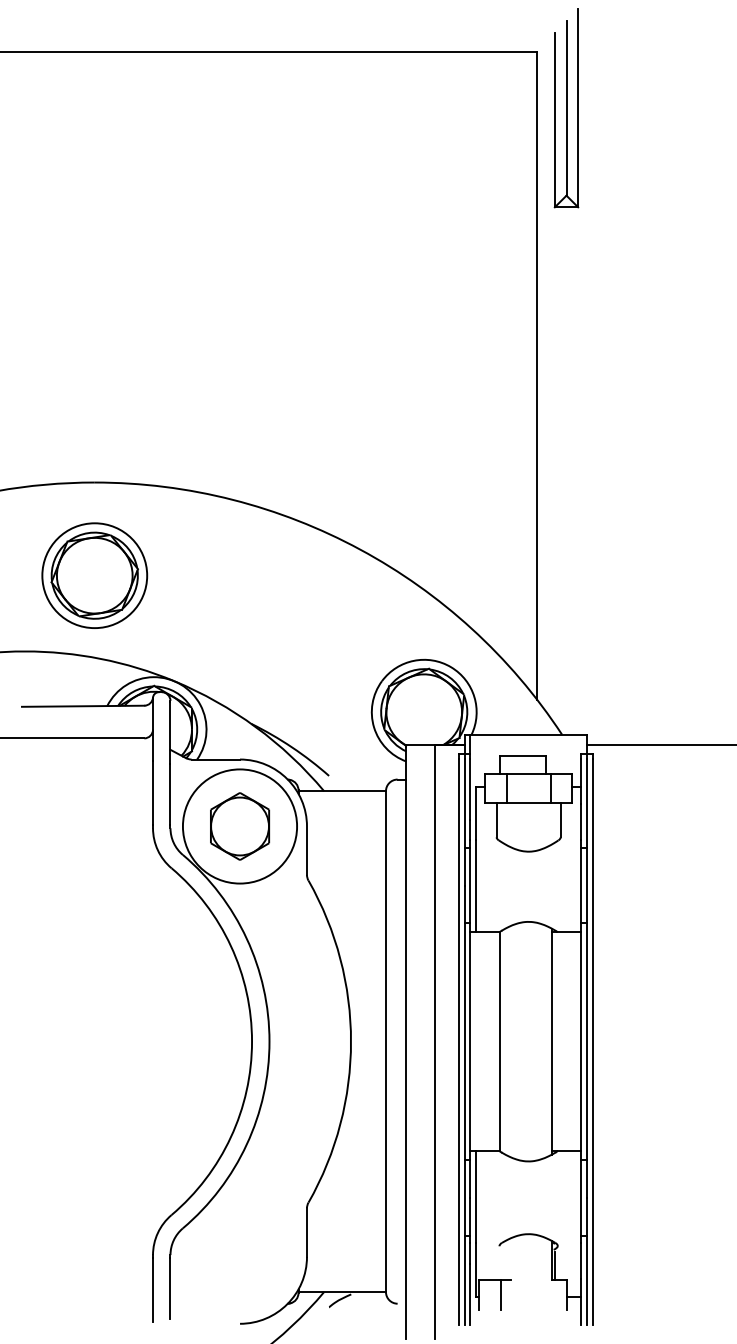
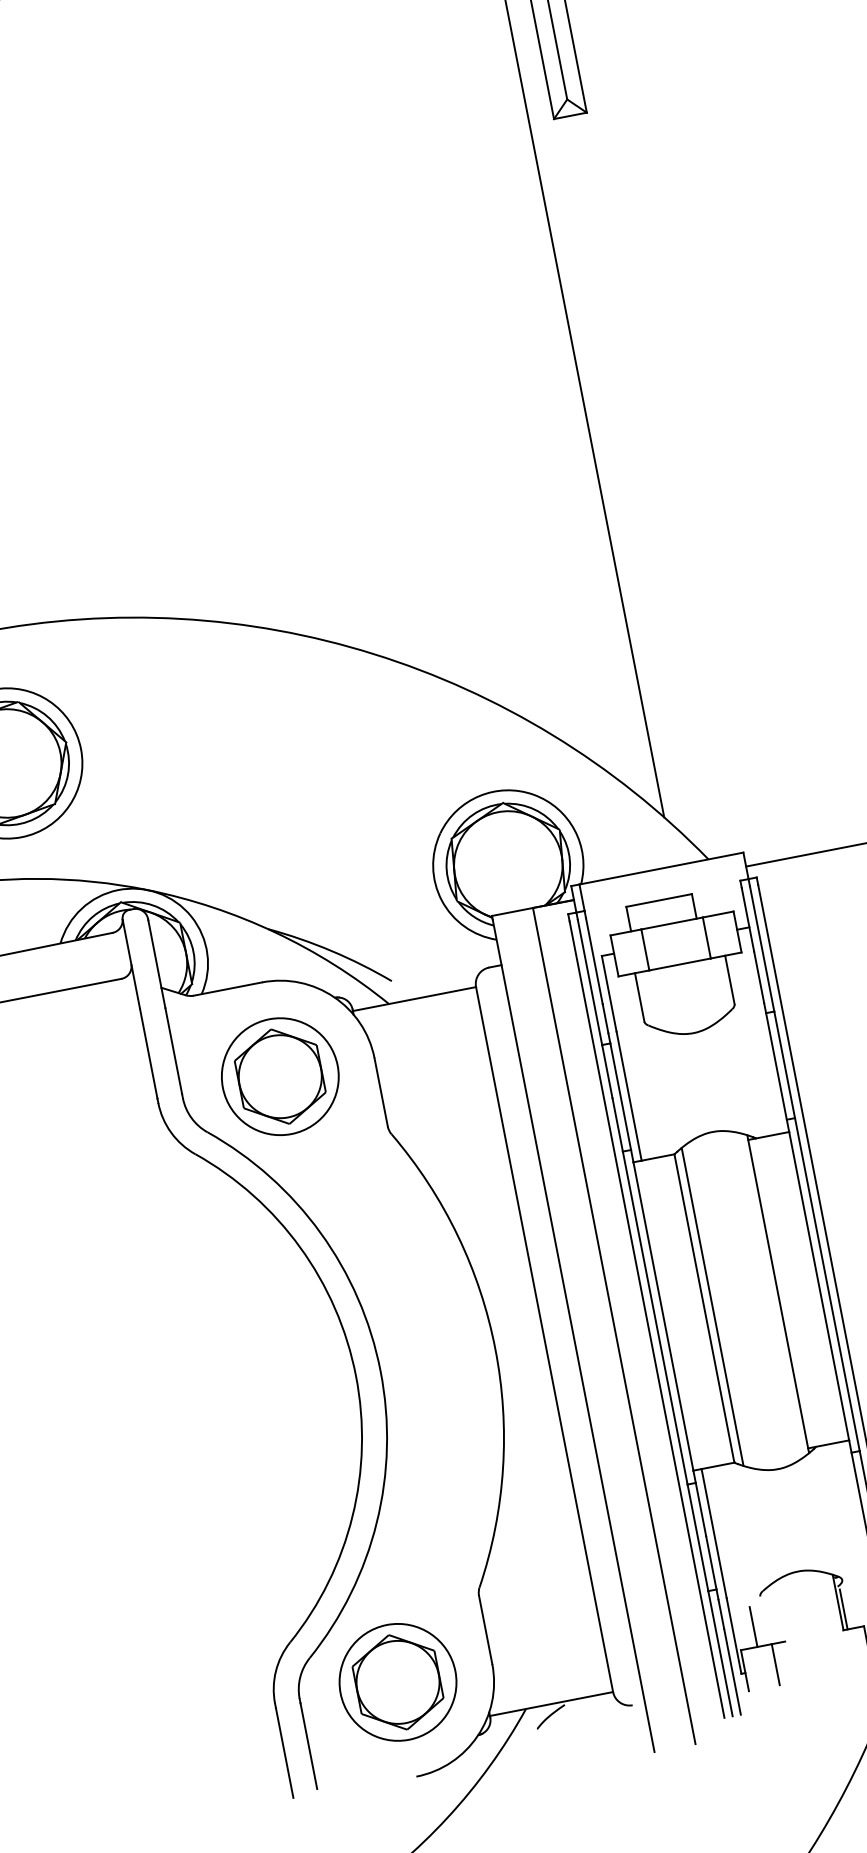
circle: (239, 826) -> (279, 1076), size x0.71
line: (505, 1041) -> (712, 1306), added
part: (239, 1256) -> (397, 1682), added
line: (490, 1266) -> (753, 1627), added

